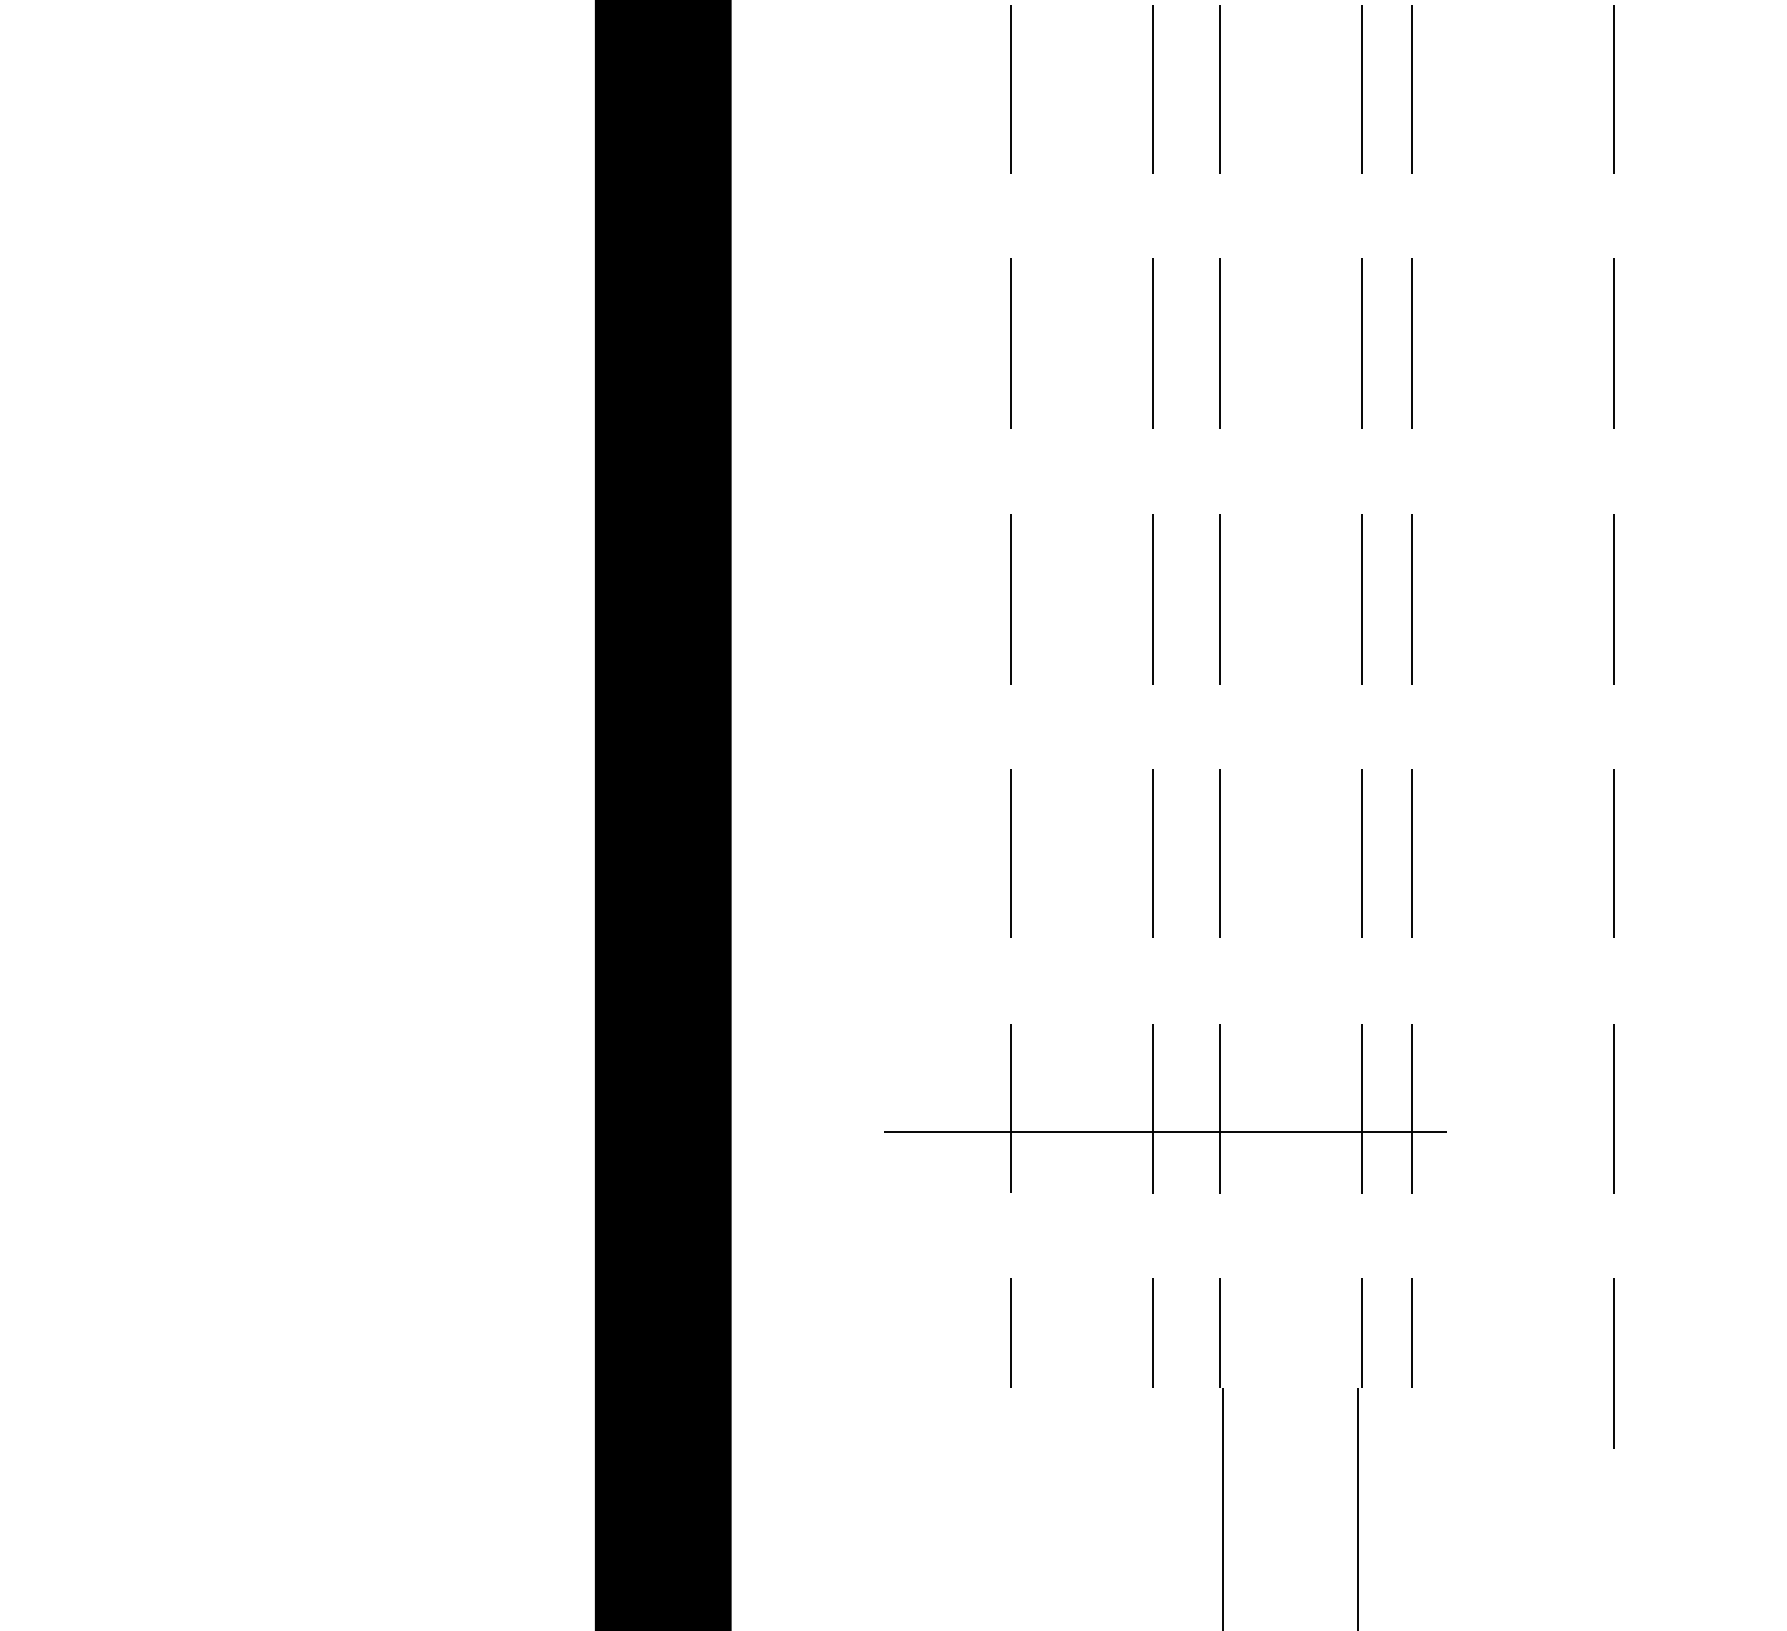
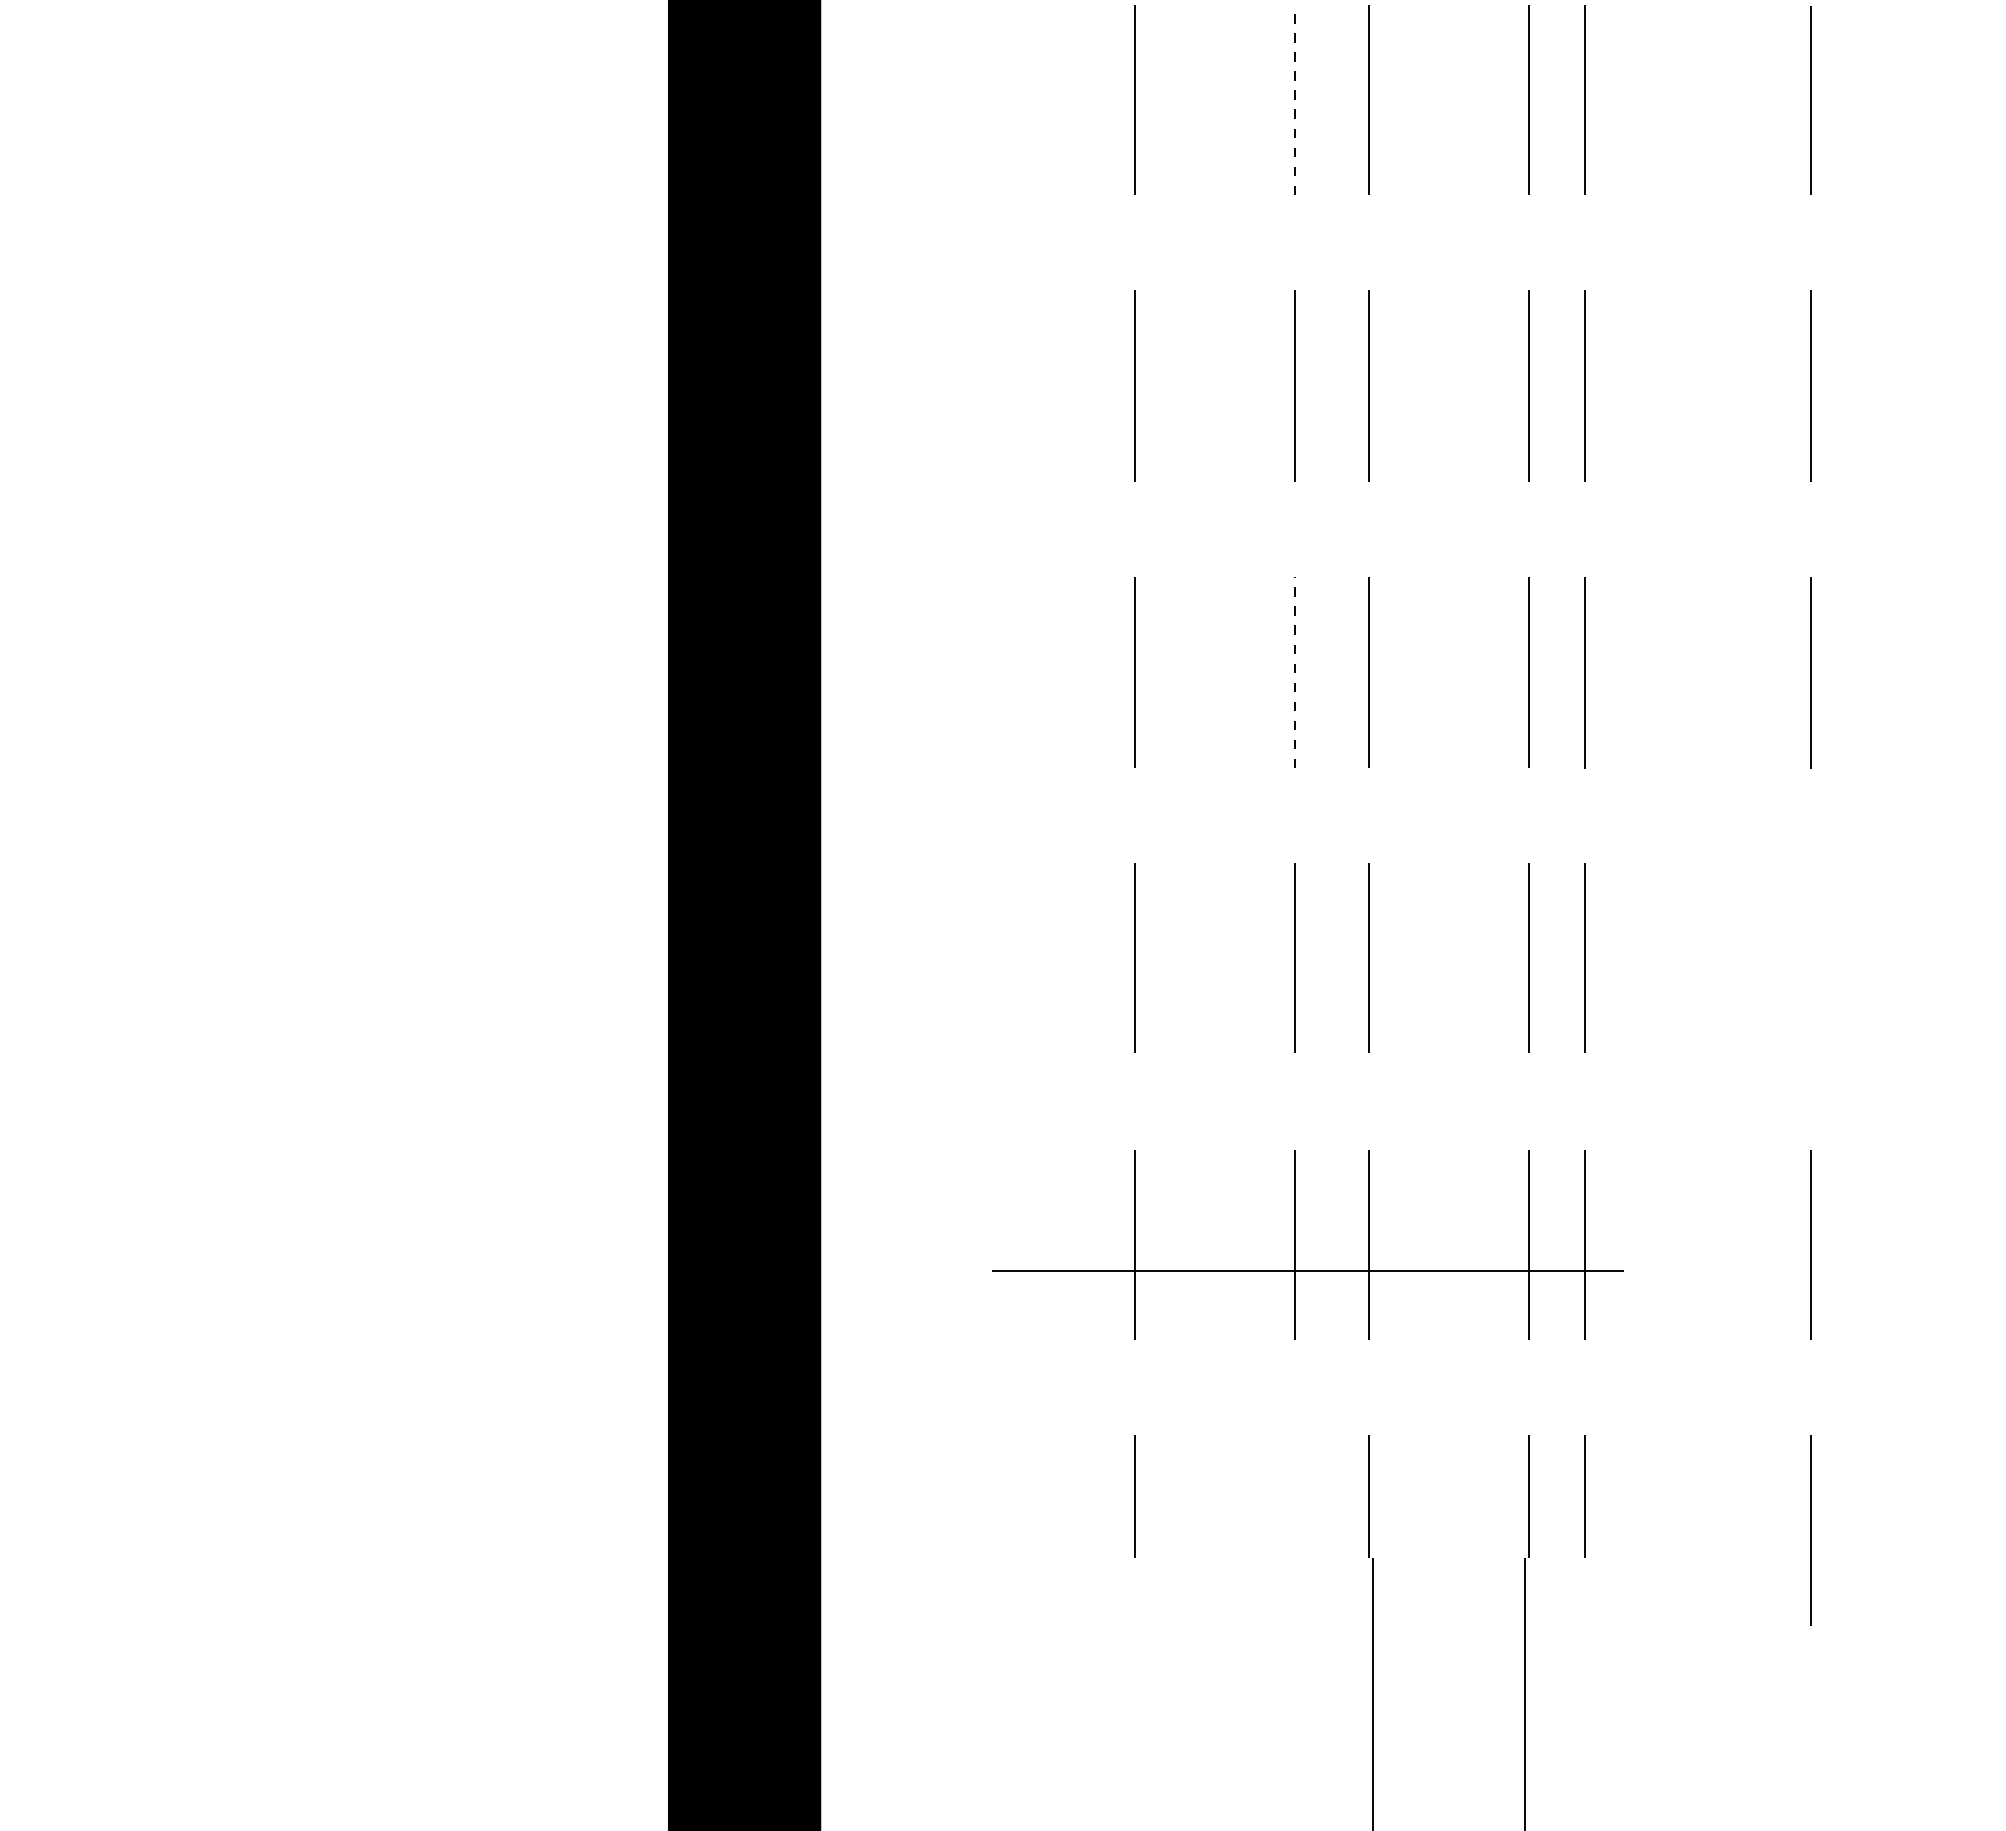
line: (1153, 89) -> (1294, 100), solid -> dashed
line: (1153, 598) -> (1294, 672), solid -> dashed
line: (1612, 852) -> (1810, 957), removed
line: (1153, 1333) -> (1294, 1496), removed

